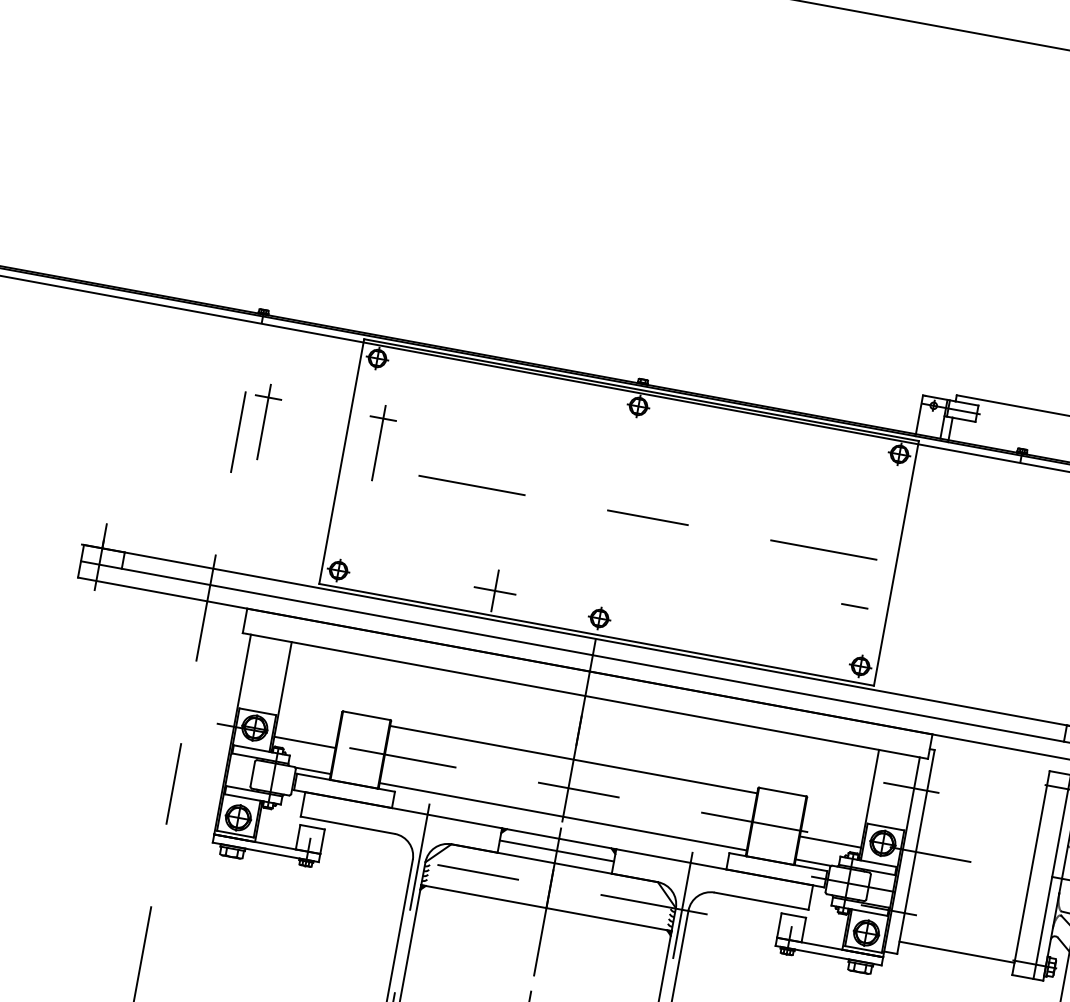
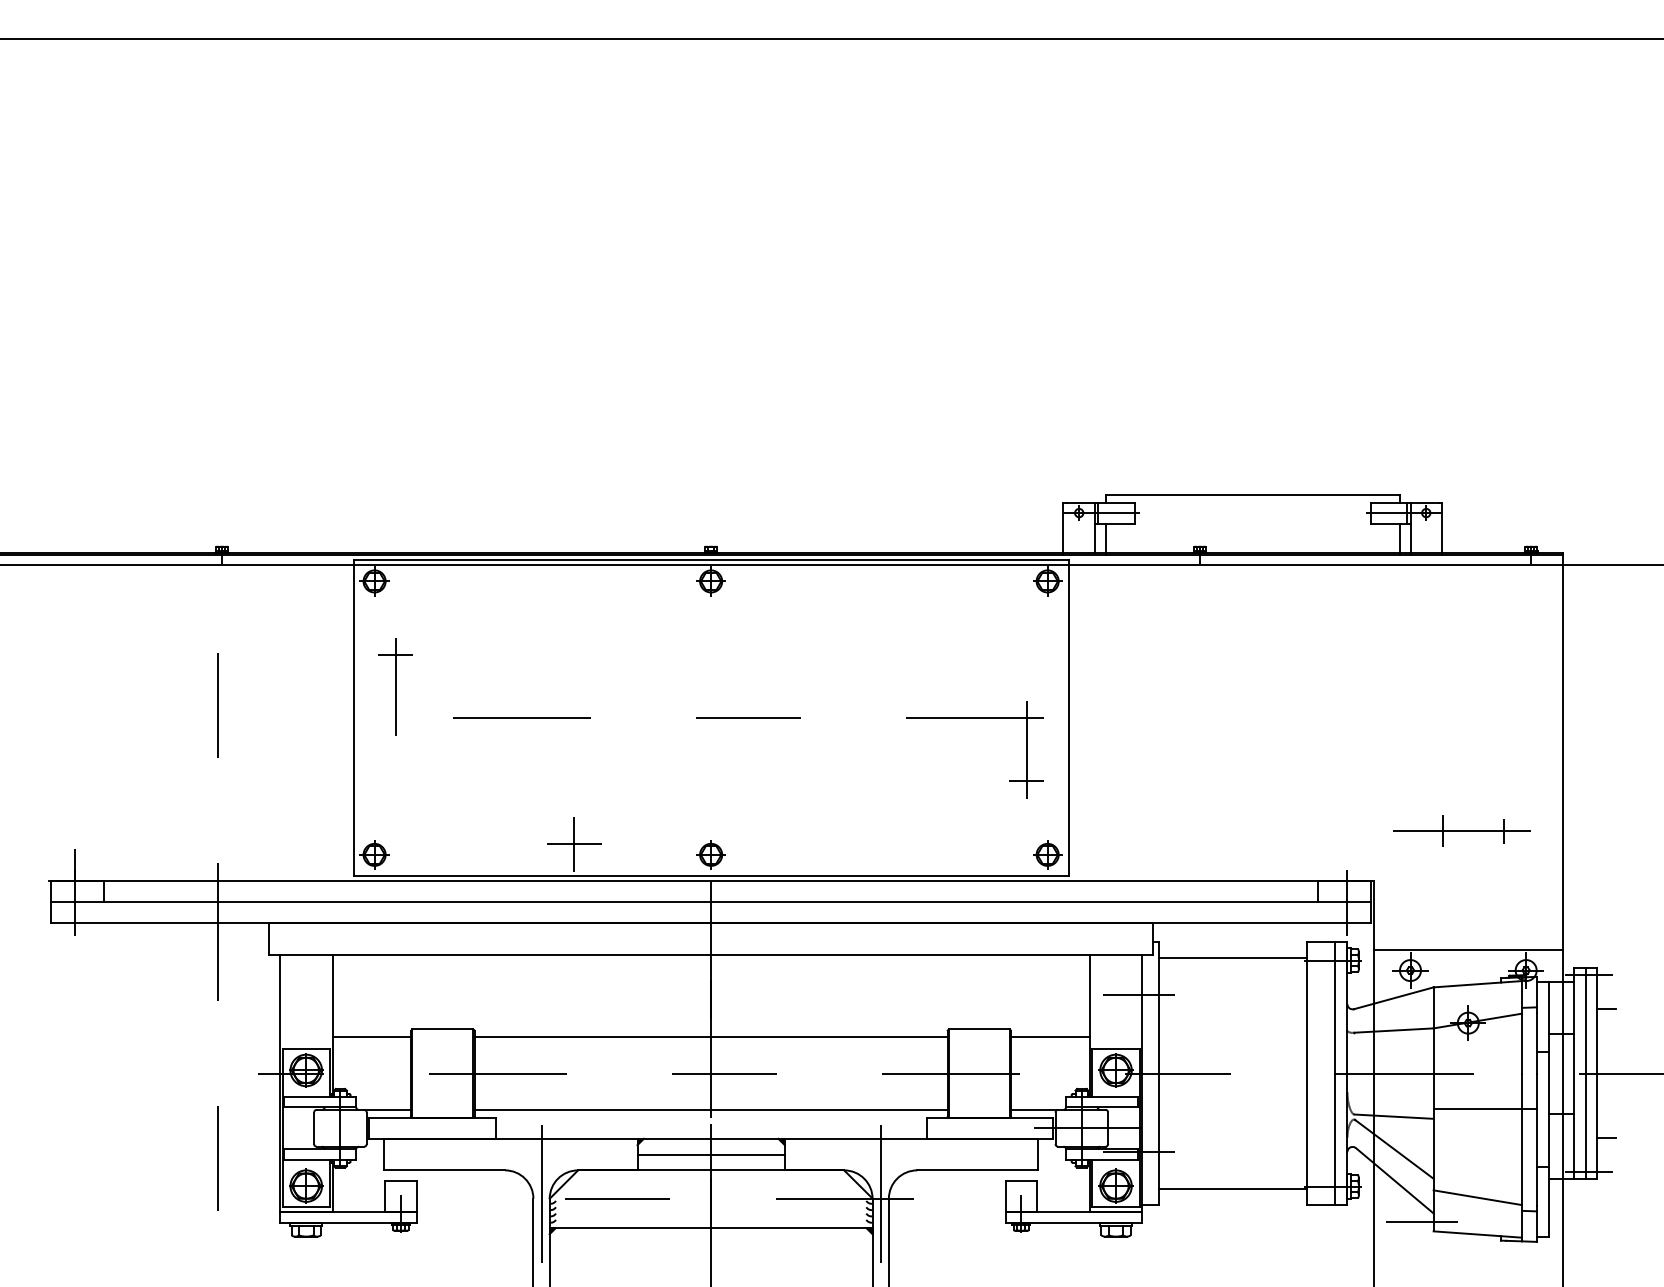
part: (263, 421) -> (247, 686), removed
line: (859, 581) -> (1026, 749), added
line: (304, 742) -> (371, 1036), moved
line: (990, 772) -> (1233, 957), added
line: (829, 841) -> (1049, 1036), moved

